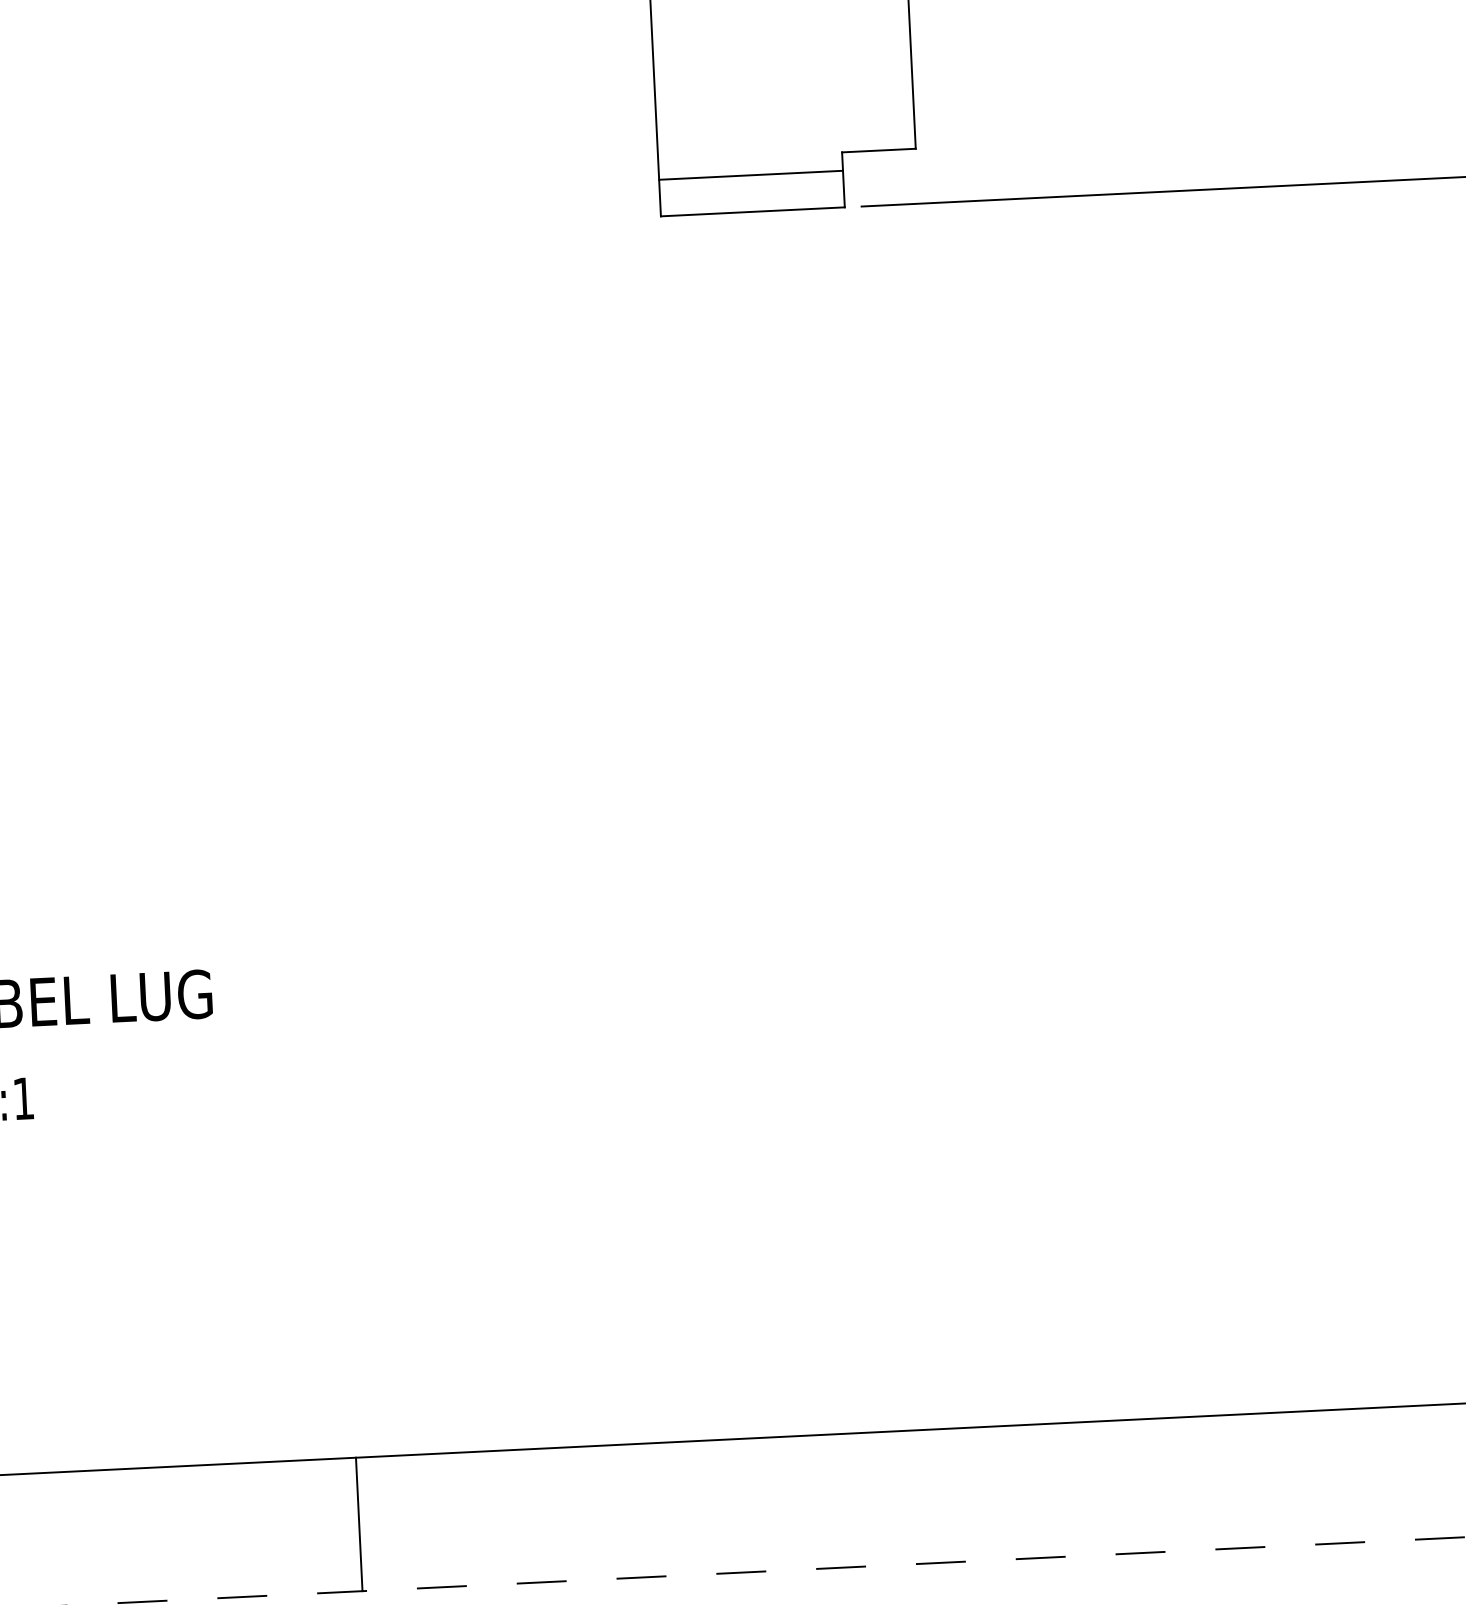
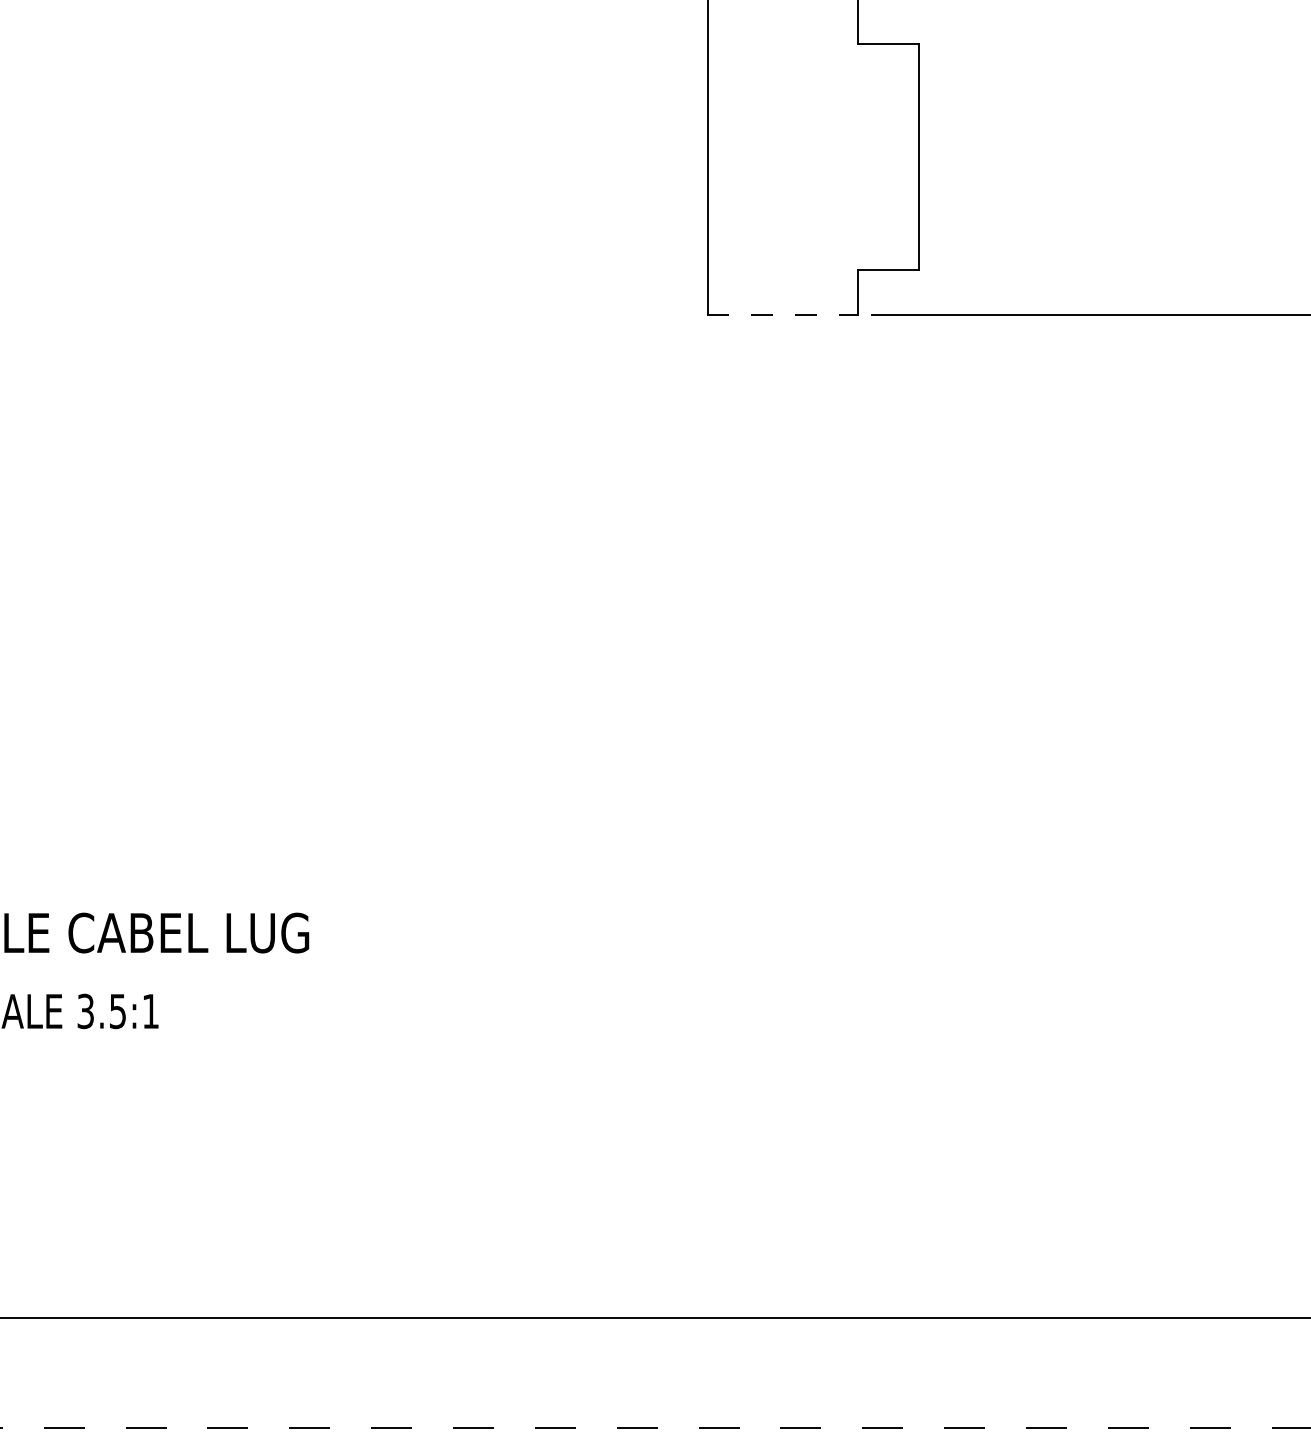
line: (750, 174) -> (782, 284), removed
line: (753, 211) -> (783, 314), solid -> dashed
line: (359, 1523) -> (408, 1372), removed

